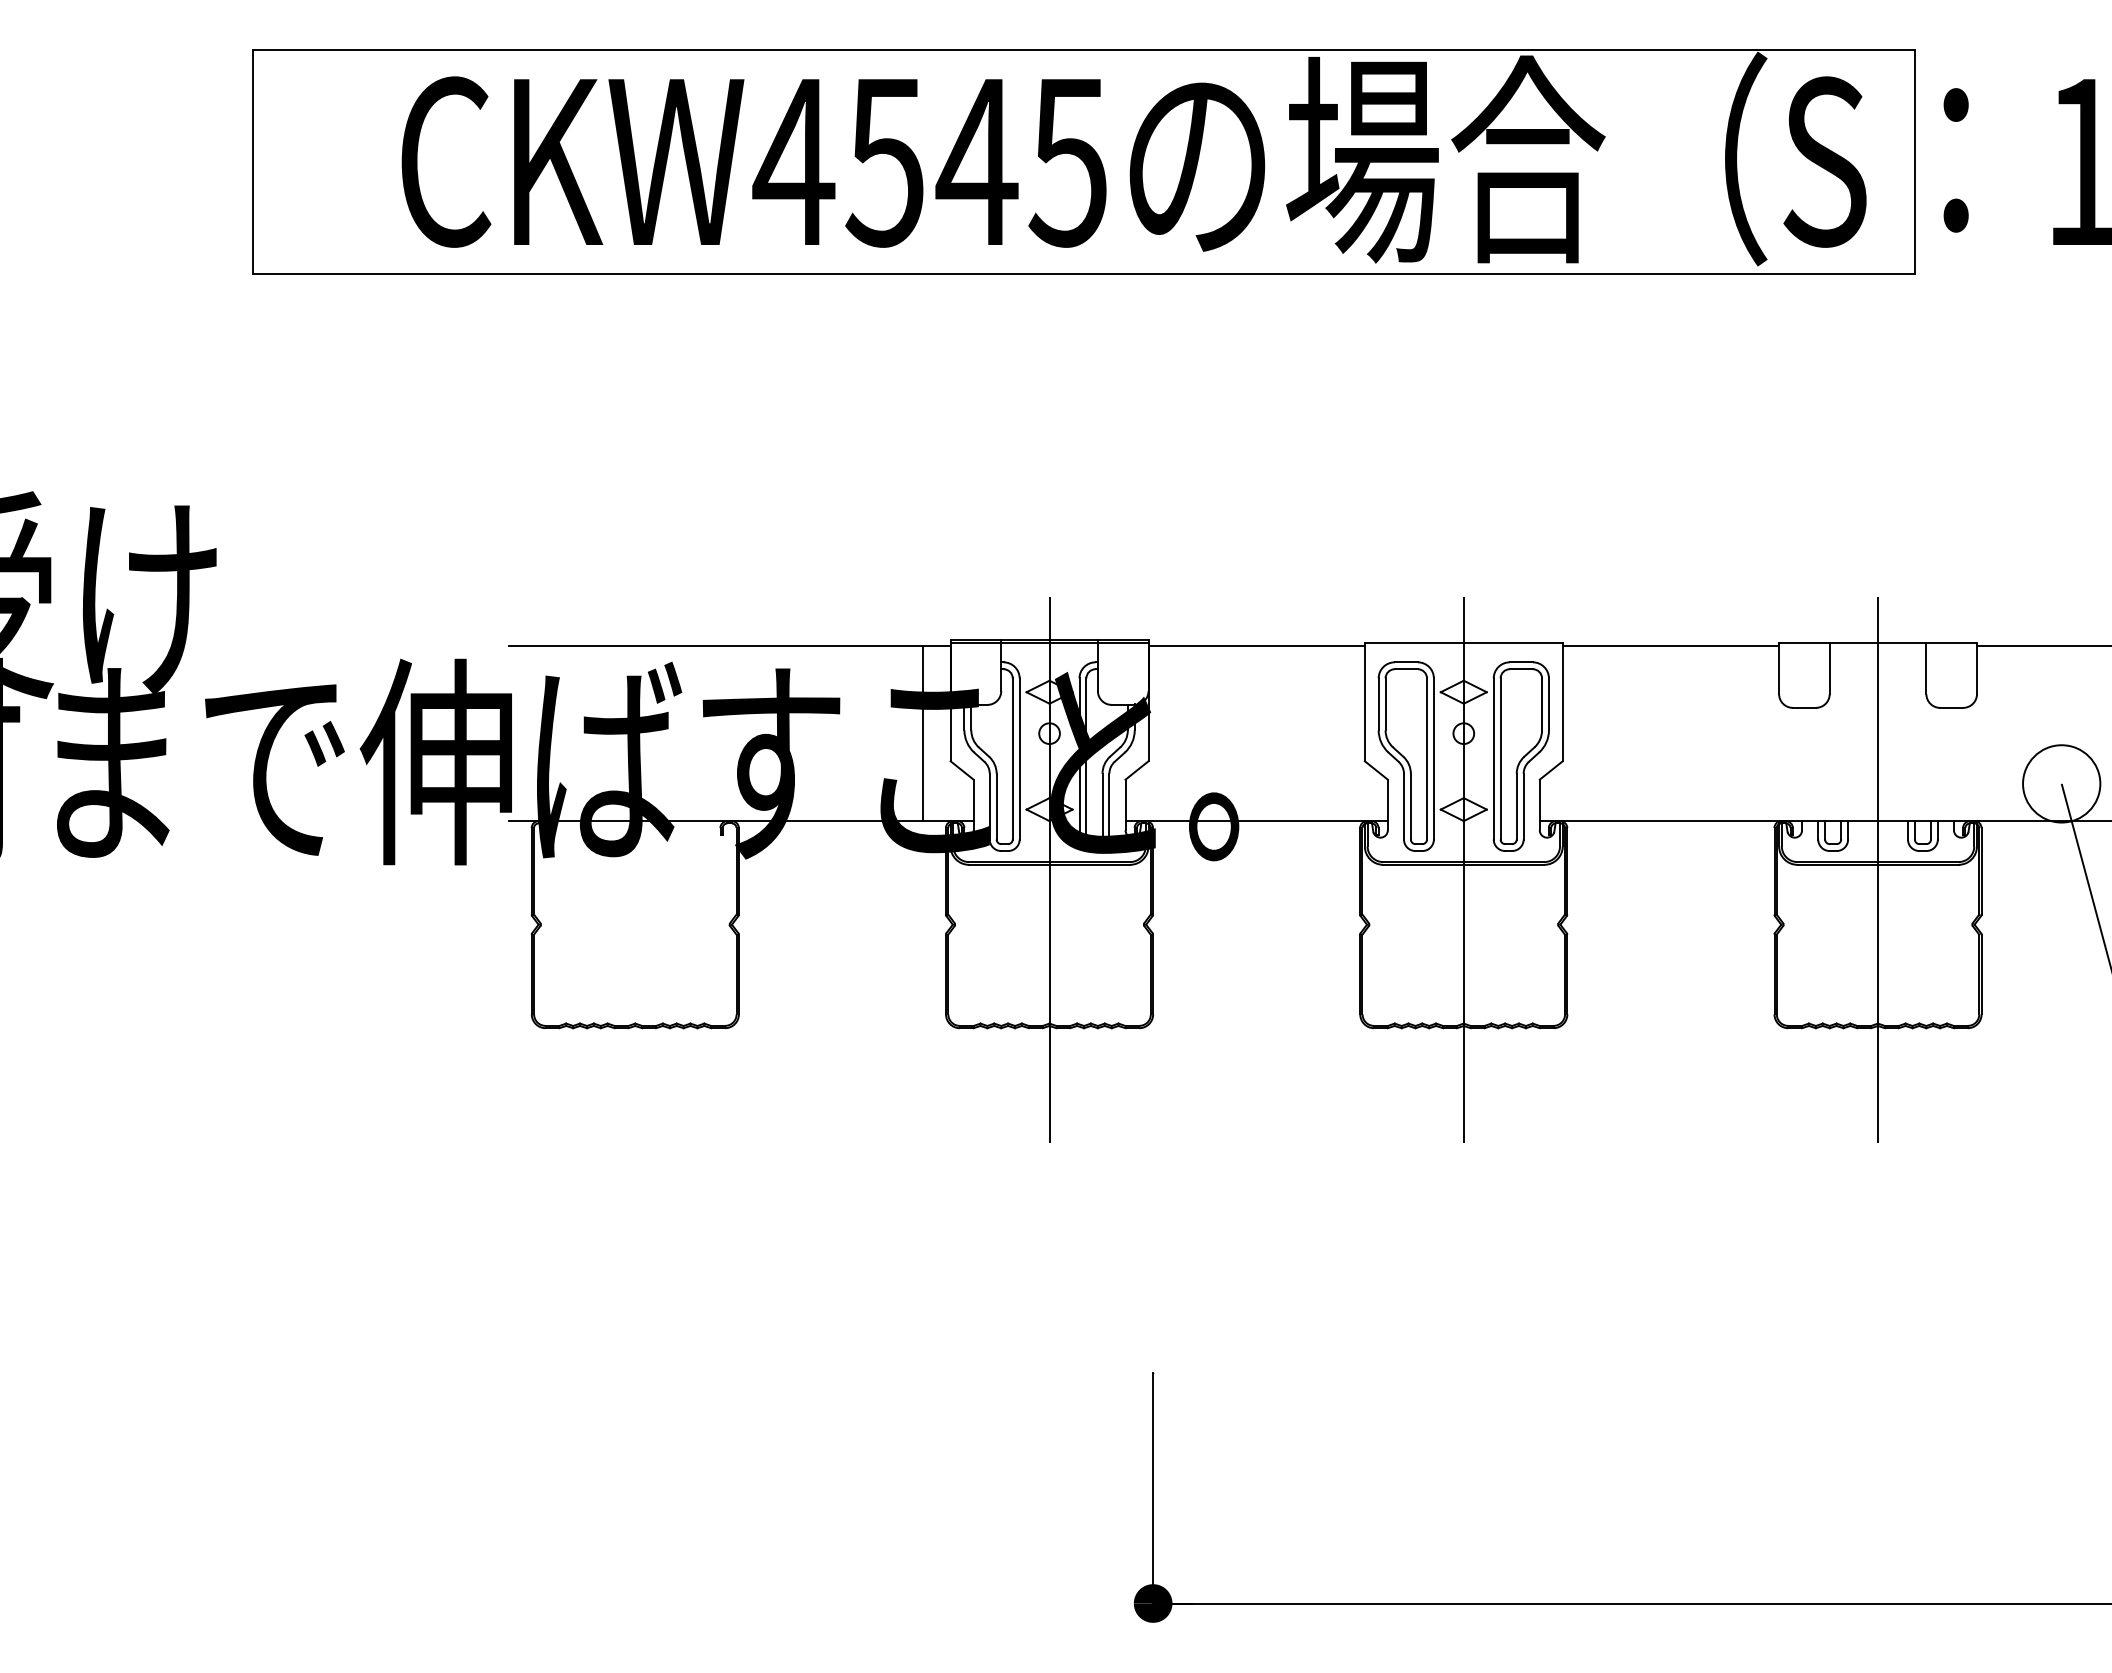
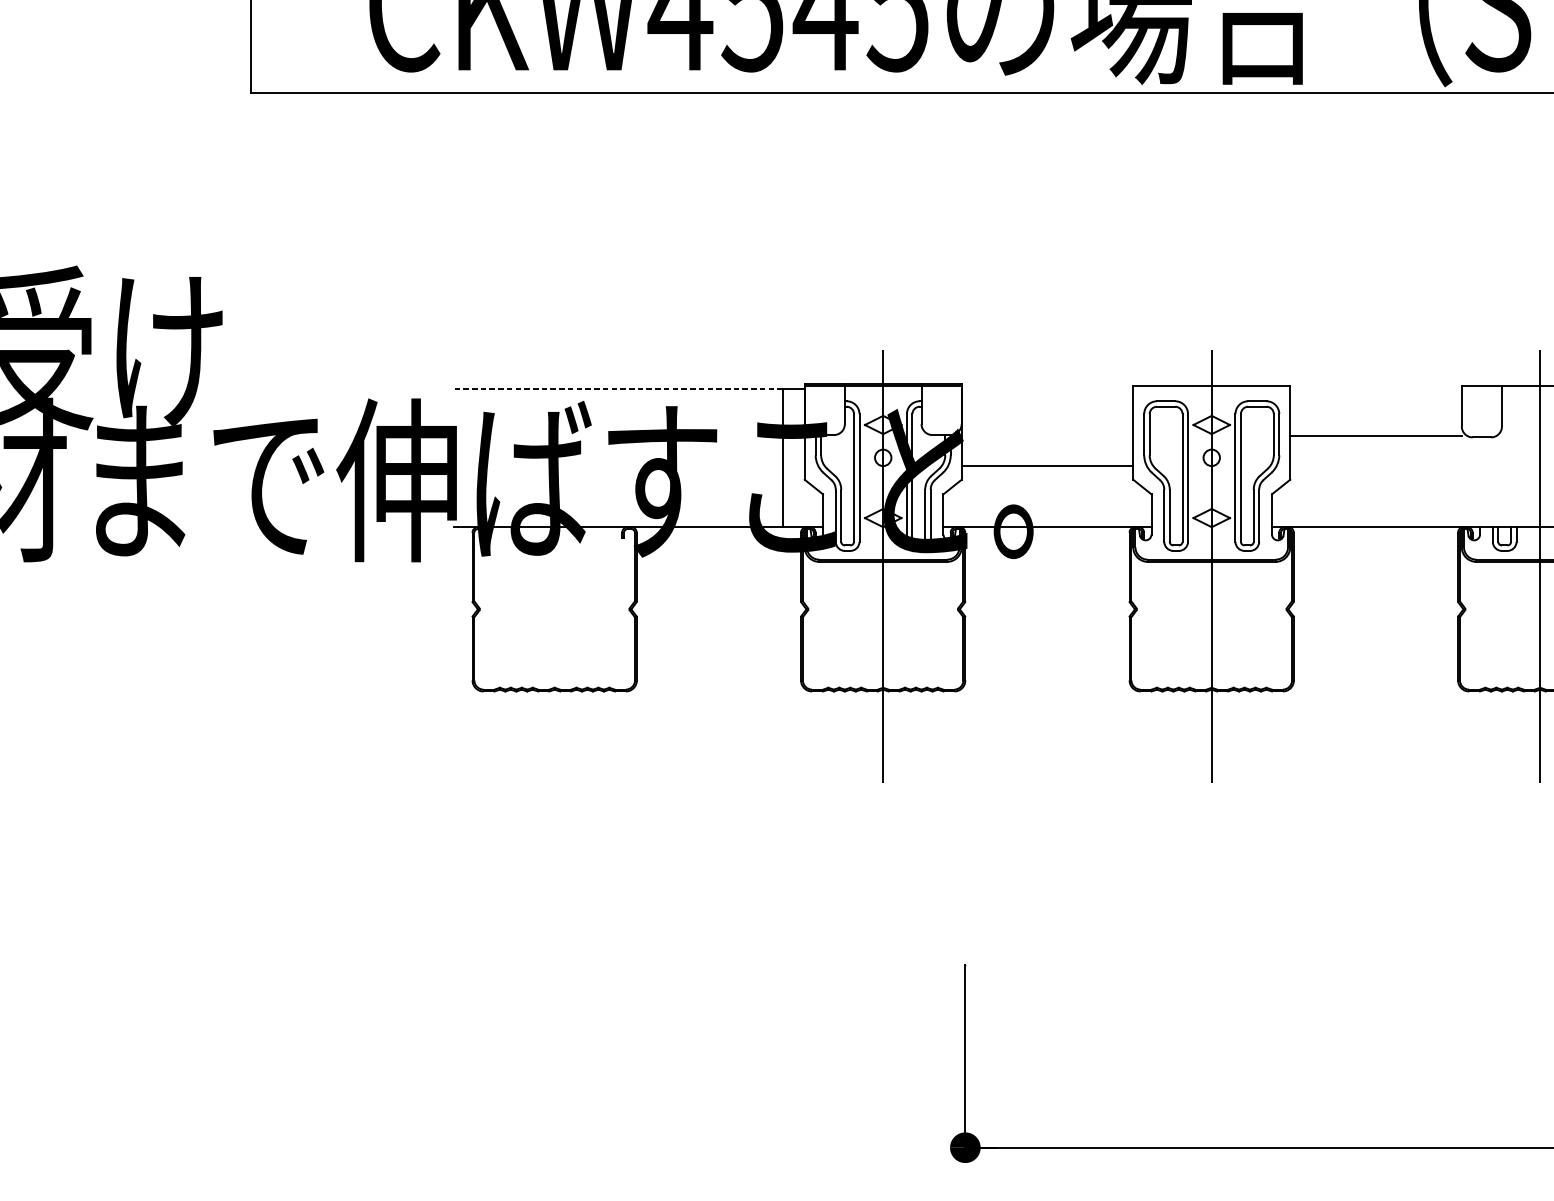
line: (715, 646) -> (618, 388), solid -> dashed
line: (1256, 646) -> (1047, 466), moved
line: (1670, 646) -> (1375, 436), moved

